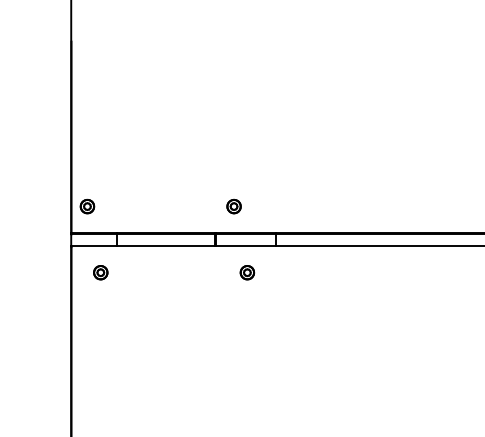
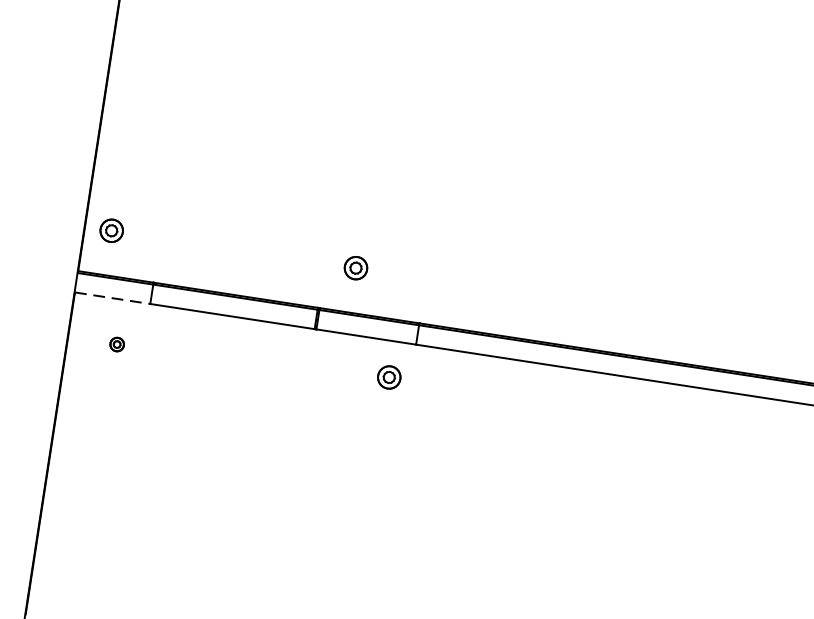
line: (94, 246) -> (113, 299), solid -> dashed
part: (100, 272) -> (116, 343), size x0.6
part: (247, 272) -> (389, 377), moved

